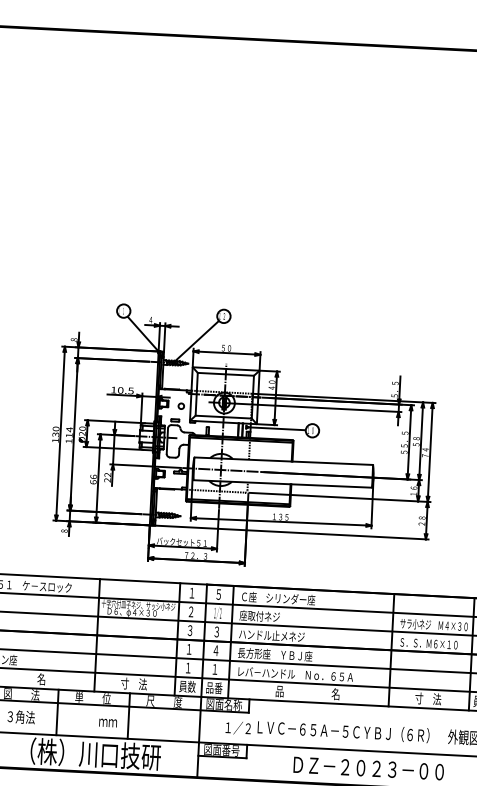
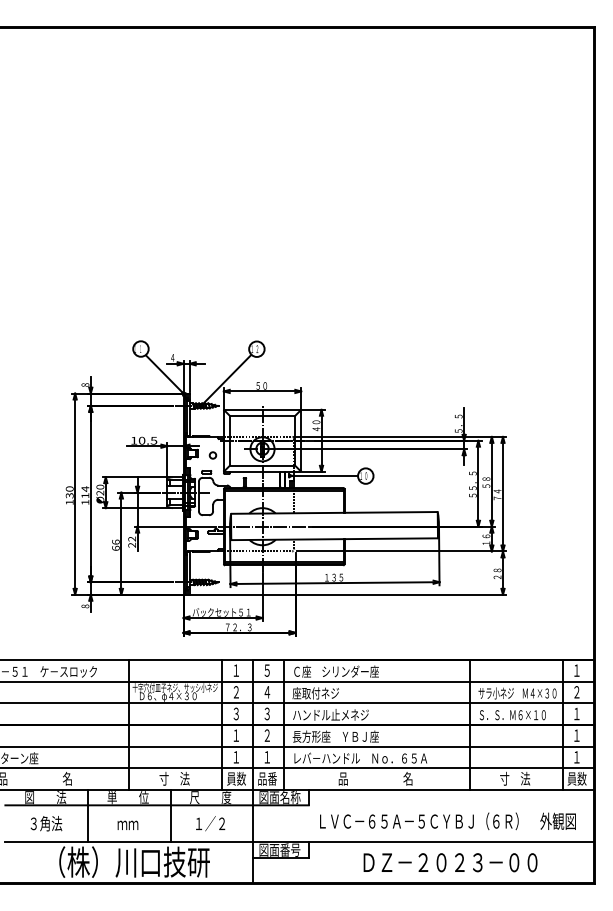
text: (218, 612) -> (267, 691), １／２ -> ４
text: (216, 650) -> (267, 735), ４ -> ２
text: (107, 722) -> (127, 824), moved
text: (238, 727) -> (210, 823), moved

